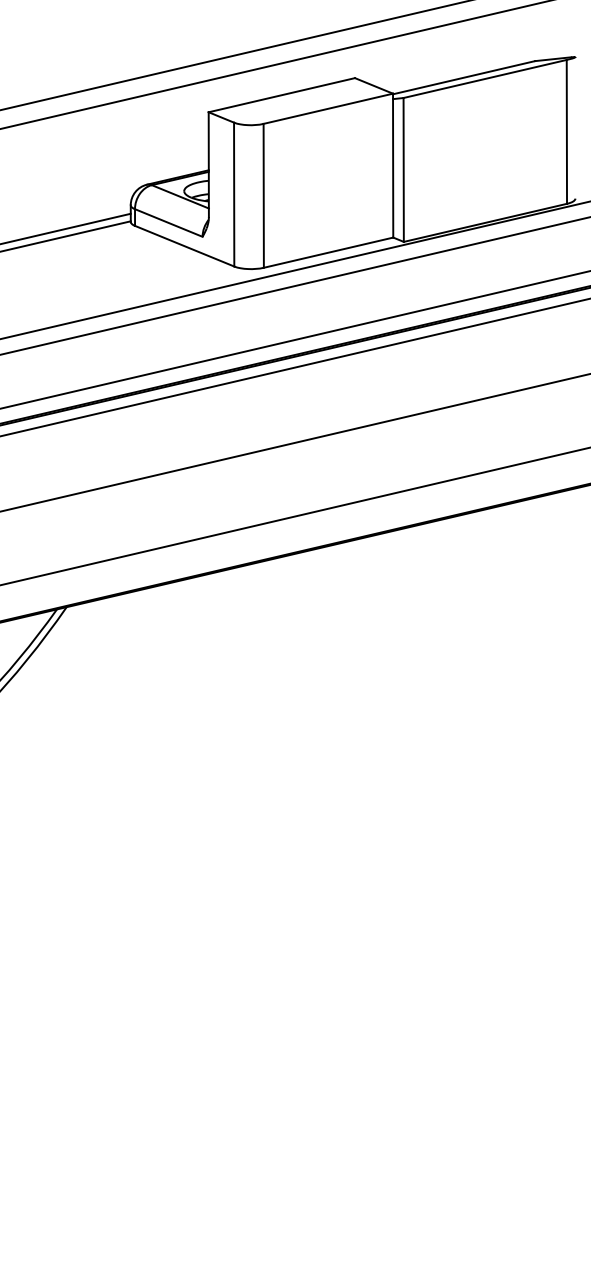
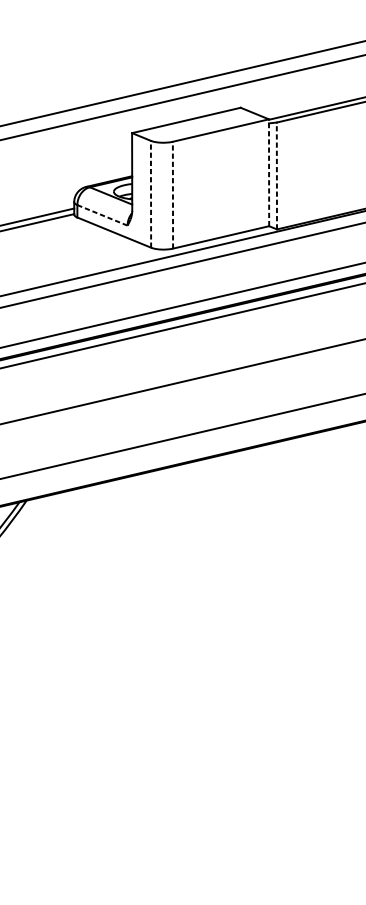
line: (393, 165) -> (269, 172), solid -> dashed
line: (403, 169) -> (276, 175), solid -> dashed
line: (234, 194) -> (151, 194), solid -> dashed
line: (263, 195) -> (172, 194), solid -> dashed
line: (168, 223) -> (102, 215), solid -> dashed

